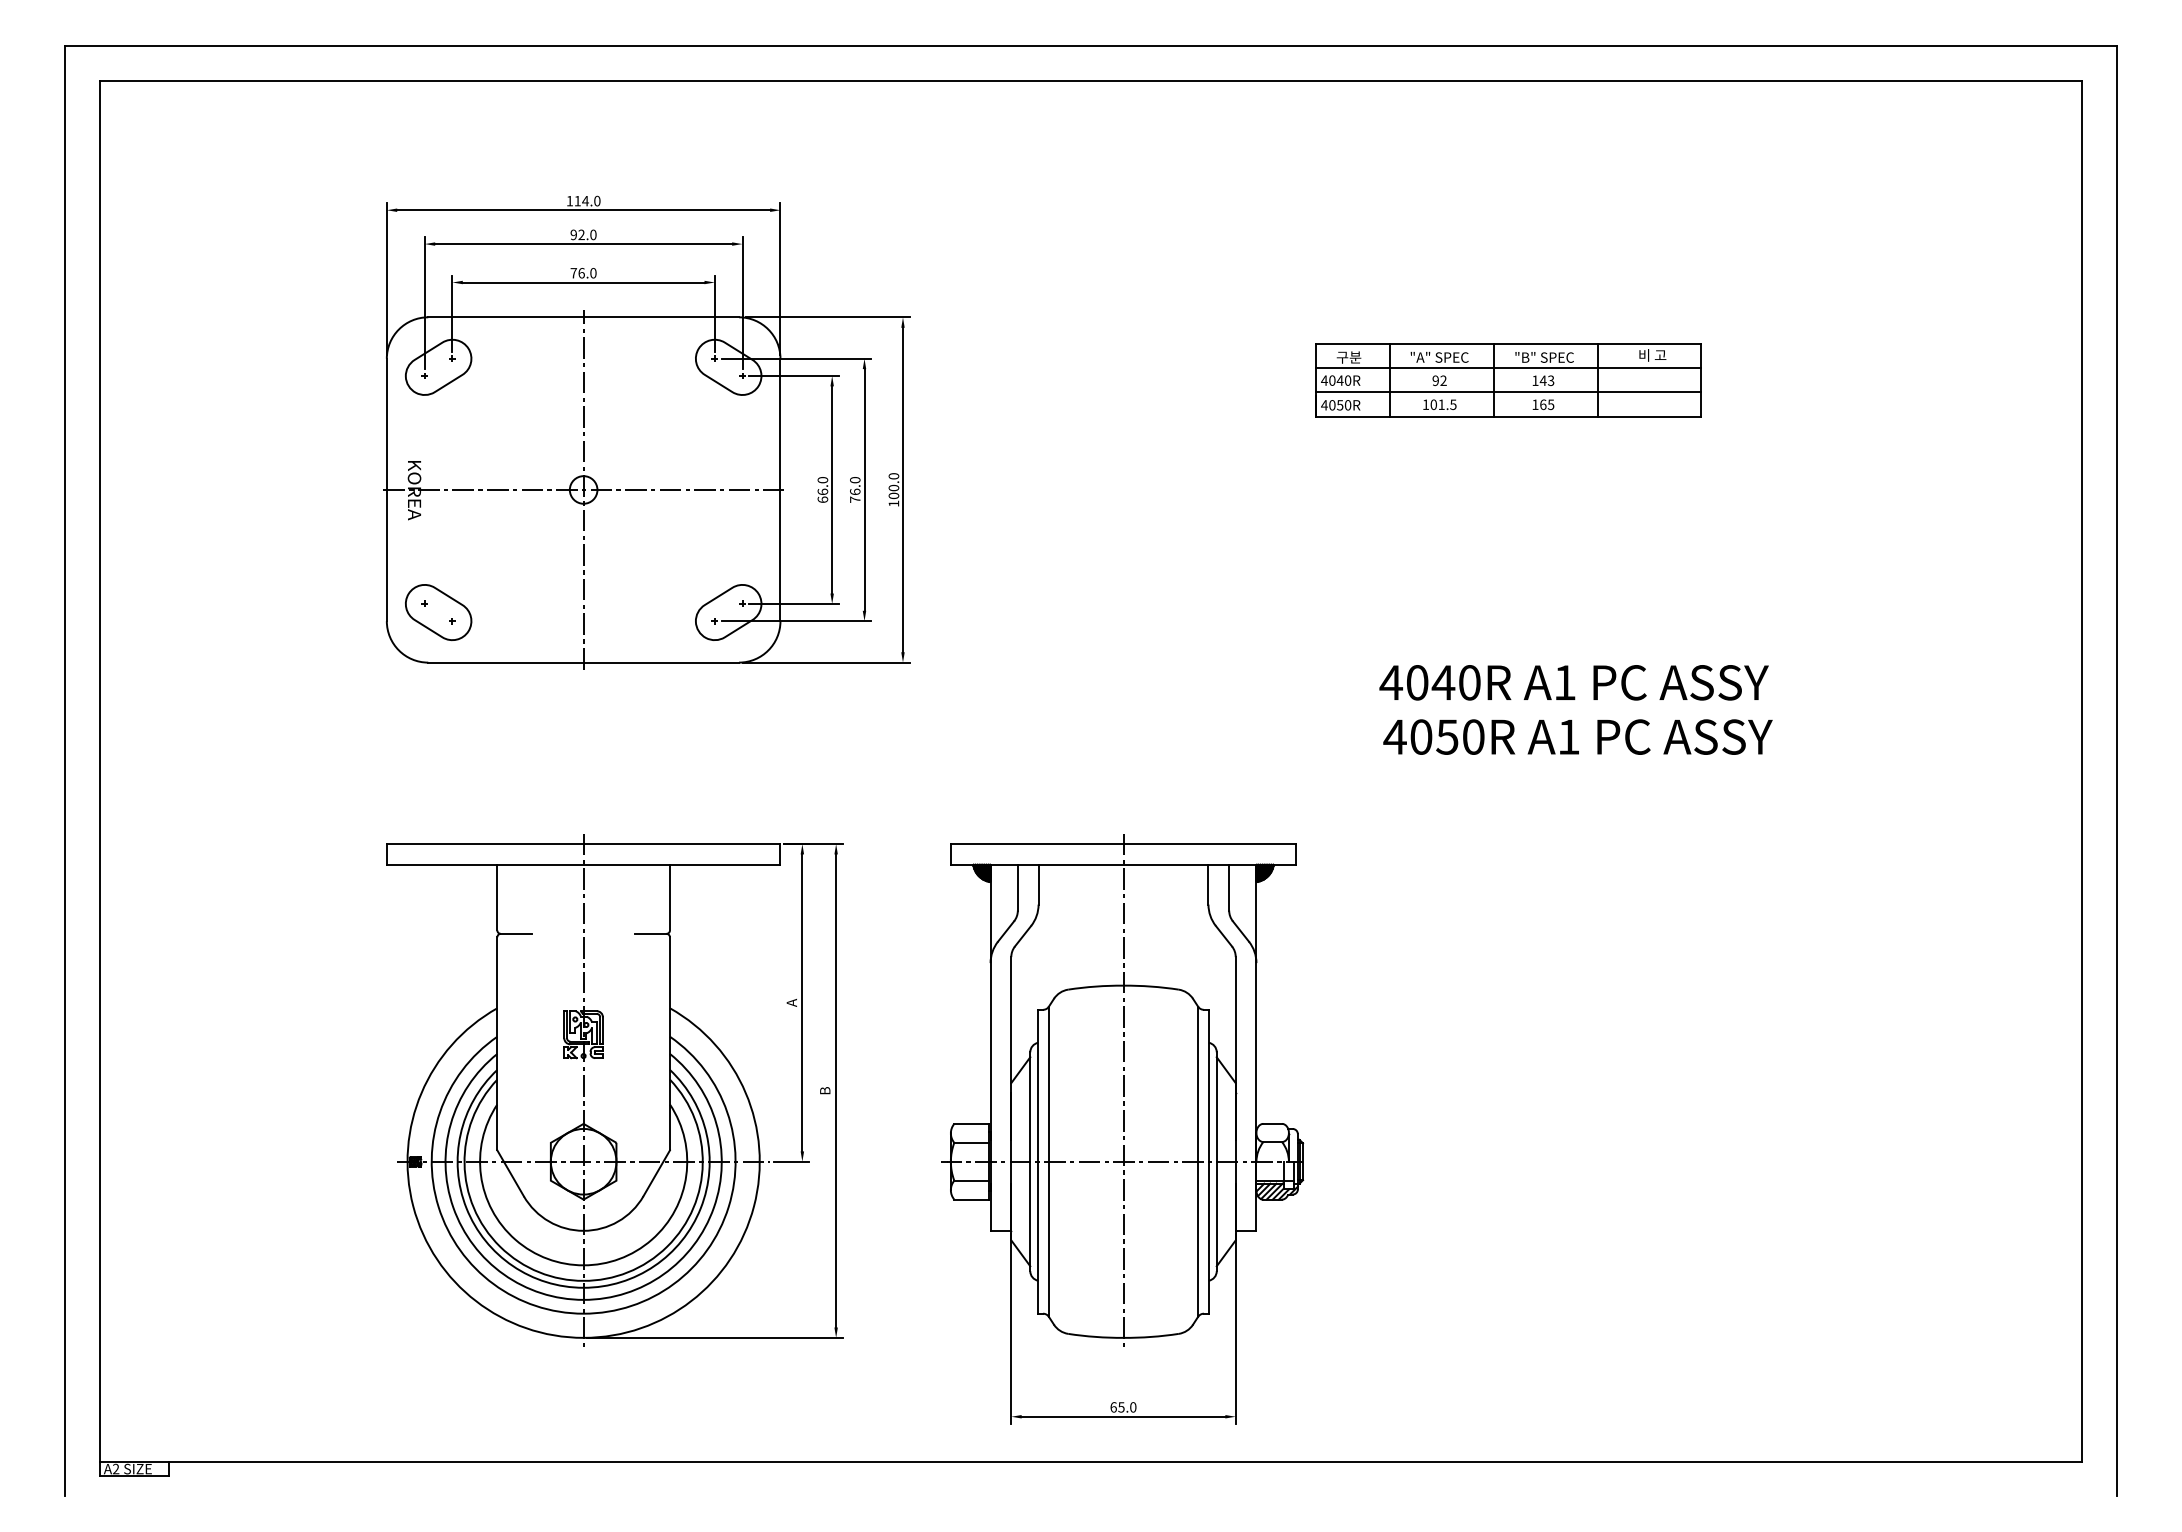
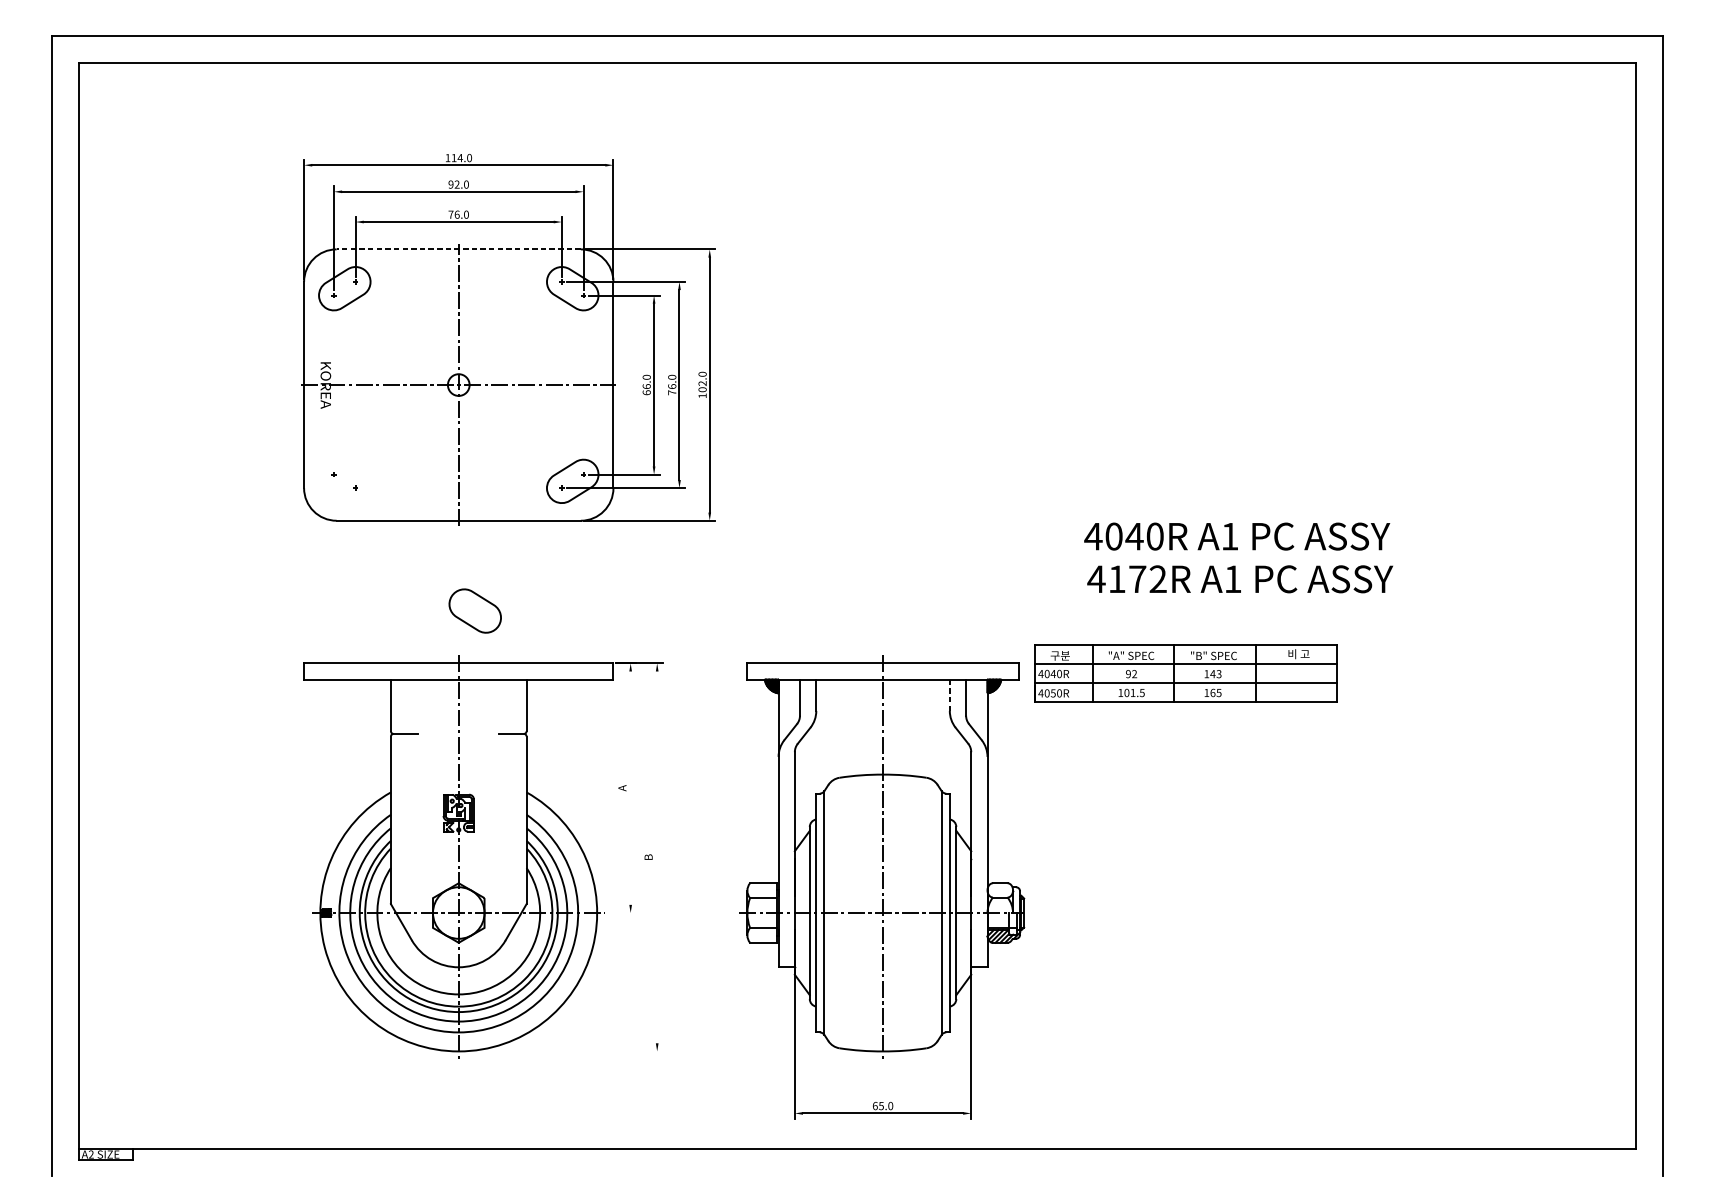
line: (583, 317) -> (458, 249), solid -> dashed
part: (1508, 380) -> (1185, 673), moved
text: (893, 487) -> (702, 383), 100.0 -> 102.0
part: (438, 612) -> (475, 611), moved
text: (1447, 736) -> (1137, 578), 4050R -> 4172R
line: (1208, 884) -> (949, 695), solid -> dashed
line: (802, 1002) -> (630, 787), removed
line: (836, 1090) -> (657, 857), removed
line: (791, 1161) -> (622, 912), removed
line: (715, 1337) -> (562, 1051), removed

